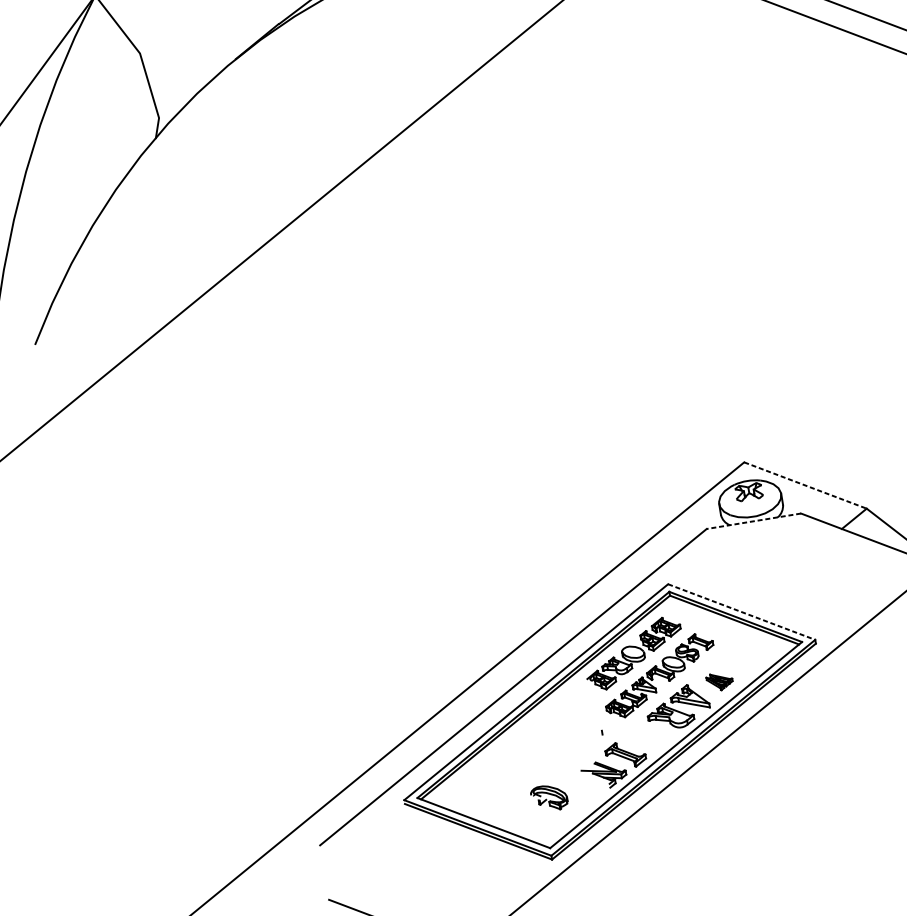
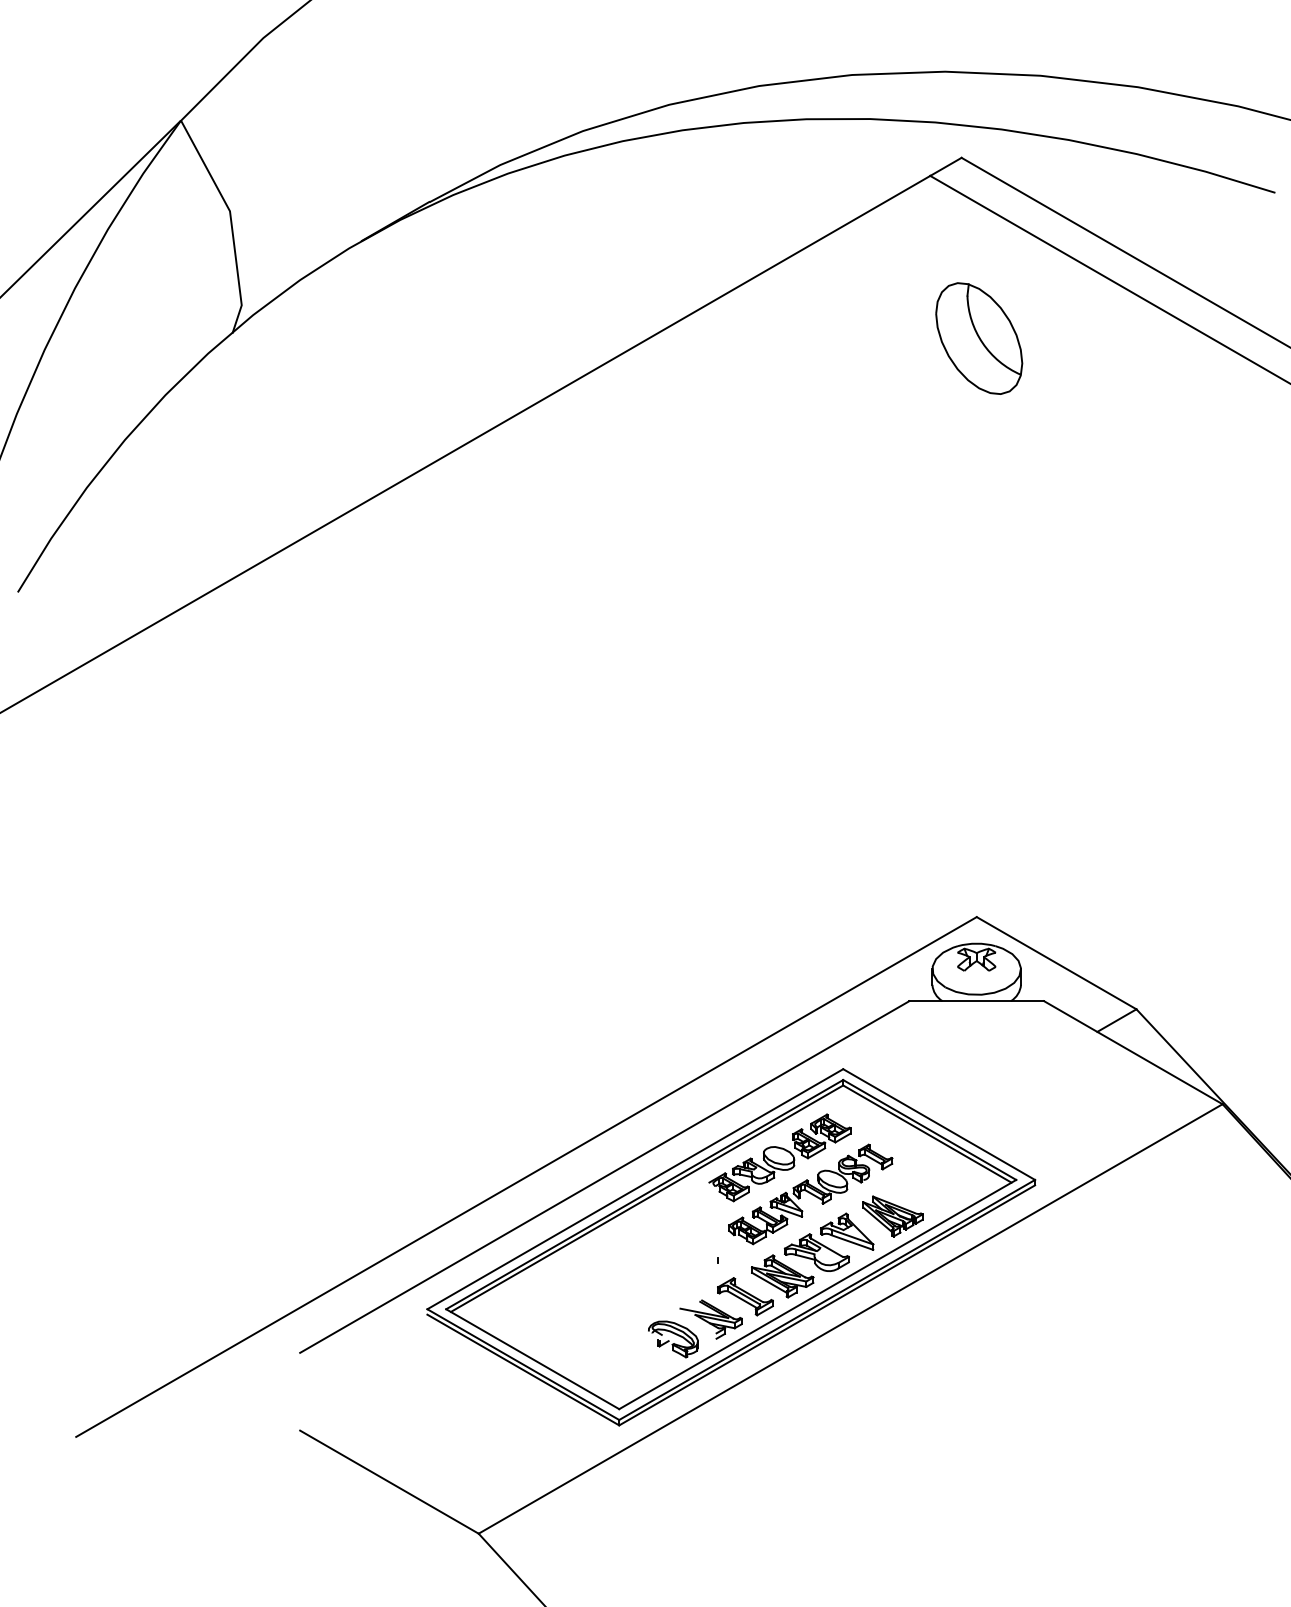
part: (679, 56) -> (979, 338), added
line: (806, 485) -> (1057, 963), dashed -> solid
line: (753, 521) -> (976, 1001), dashed -> solid
line: (741, 611) -> (939, 1124), dashed -> solid
part: (719, 681) -> (892, 1216), size x1.67
part: (649, 736) -> (782, 1276), added
part: (549, 798) -> (673, 1339), moved

